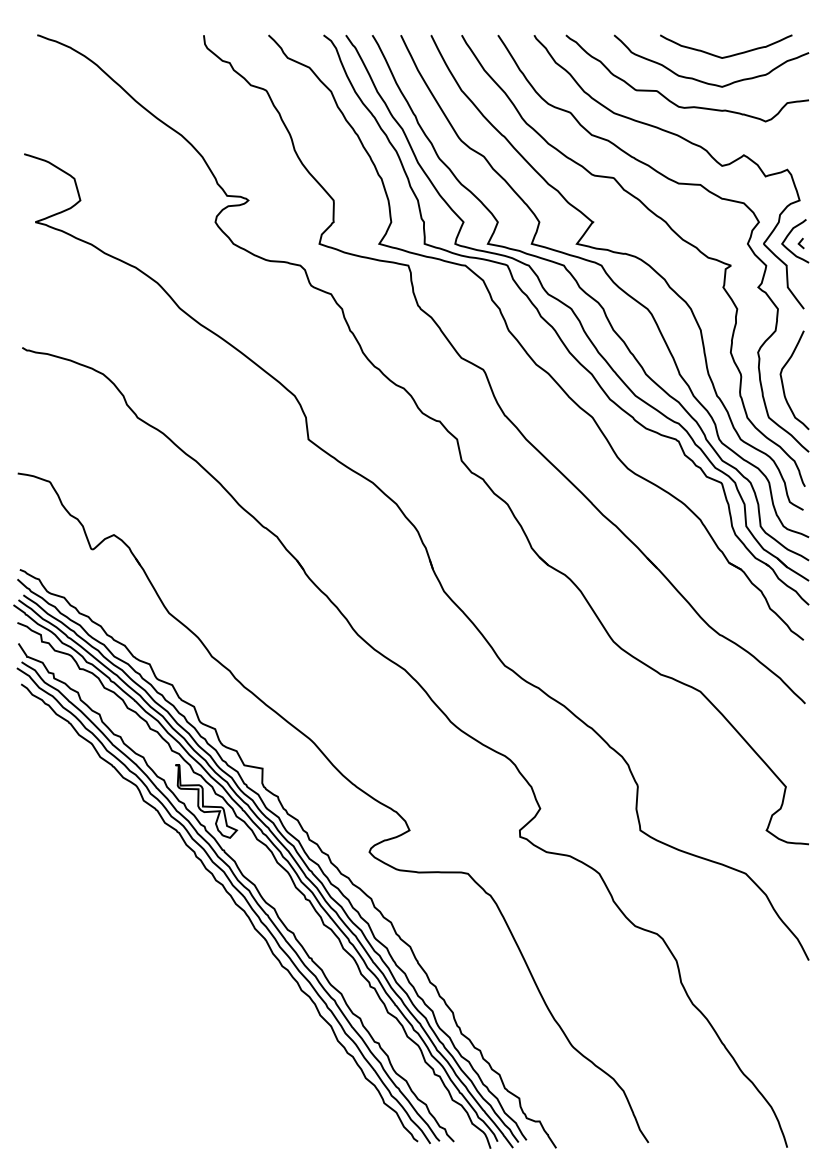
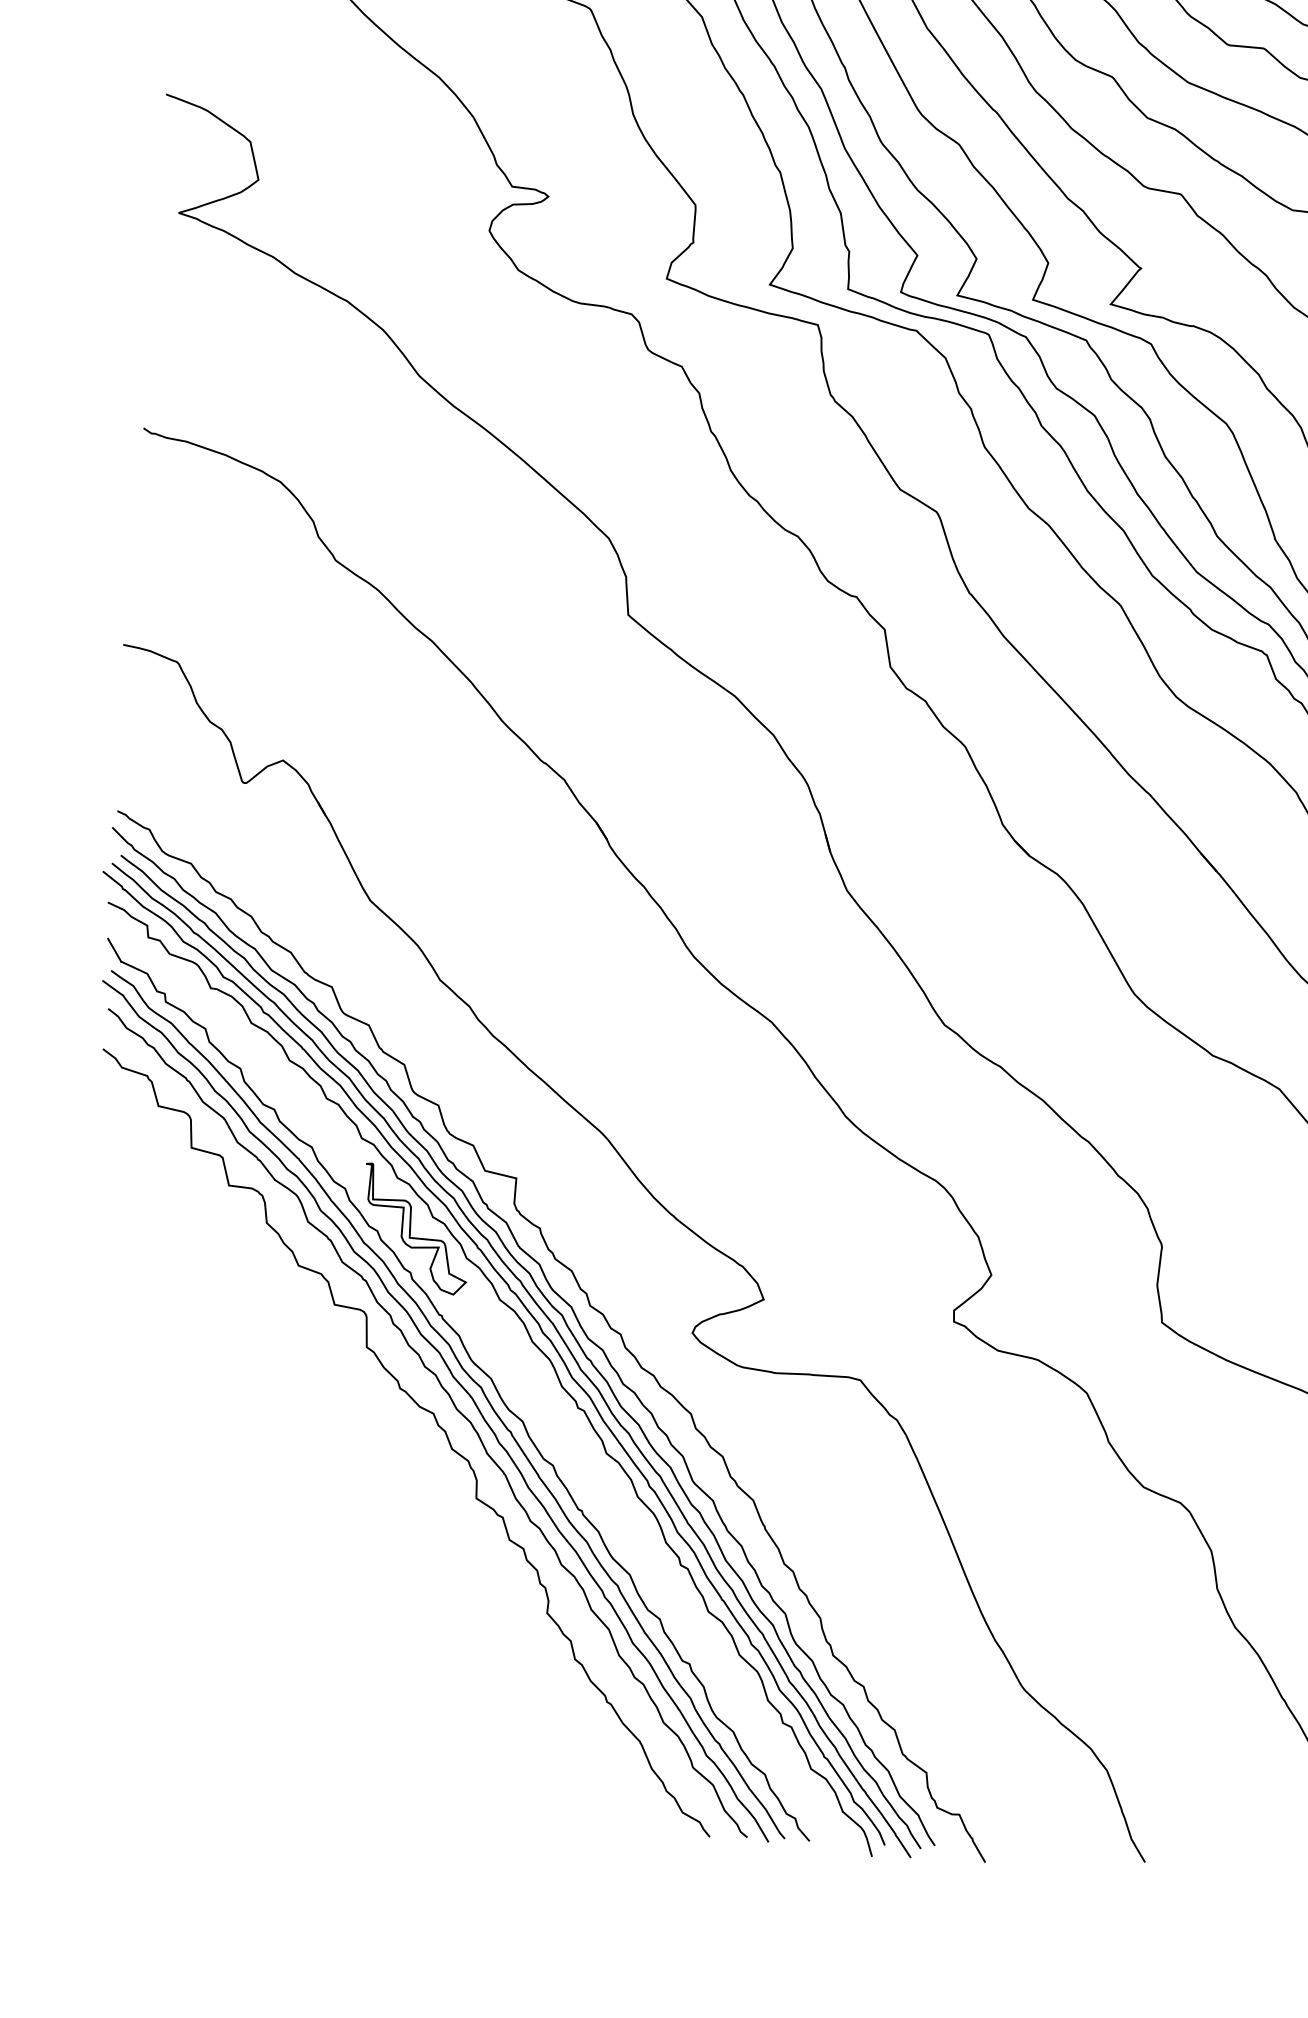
curve: (224, 913) -> (436, 1424), added

